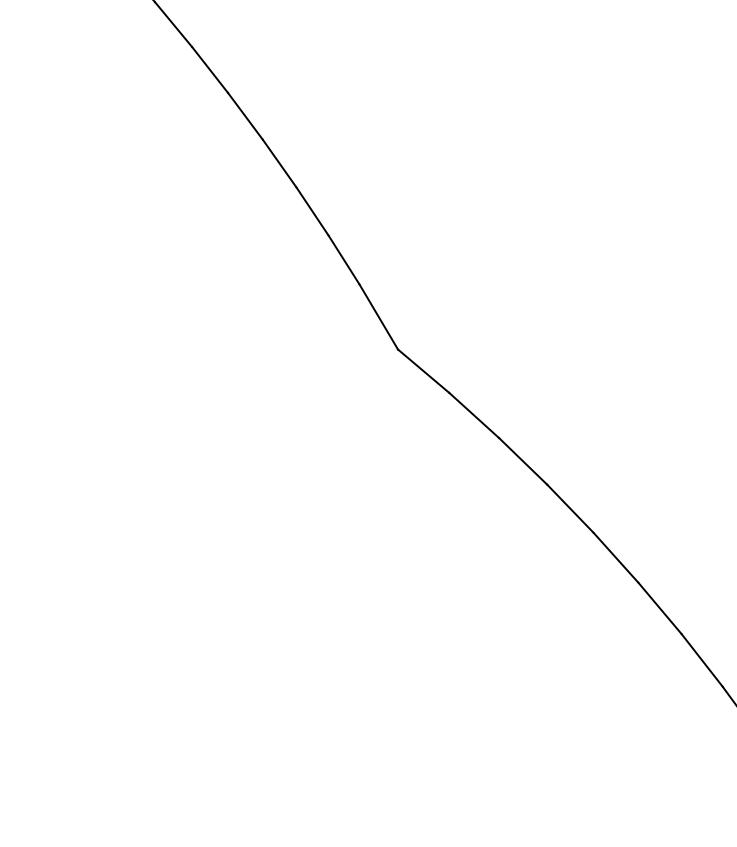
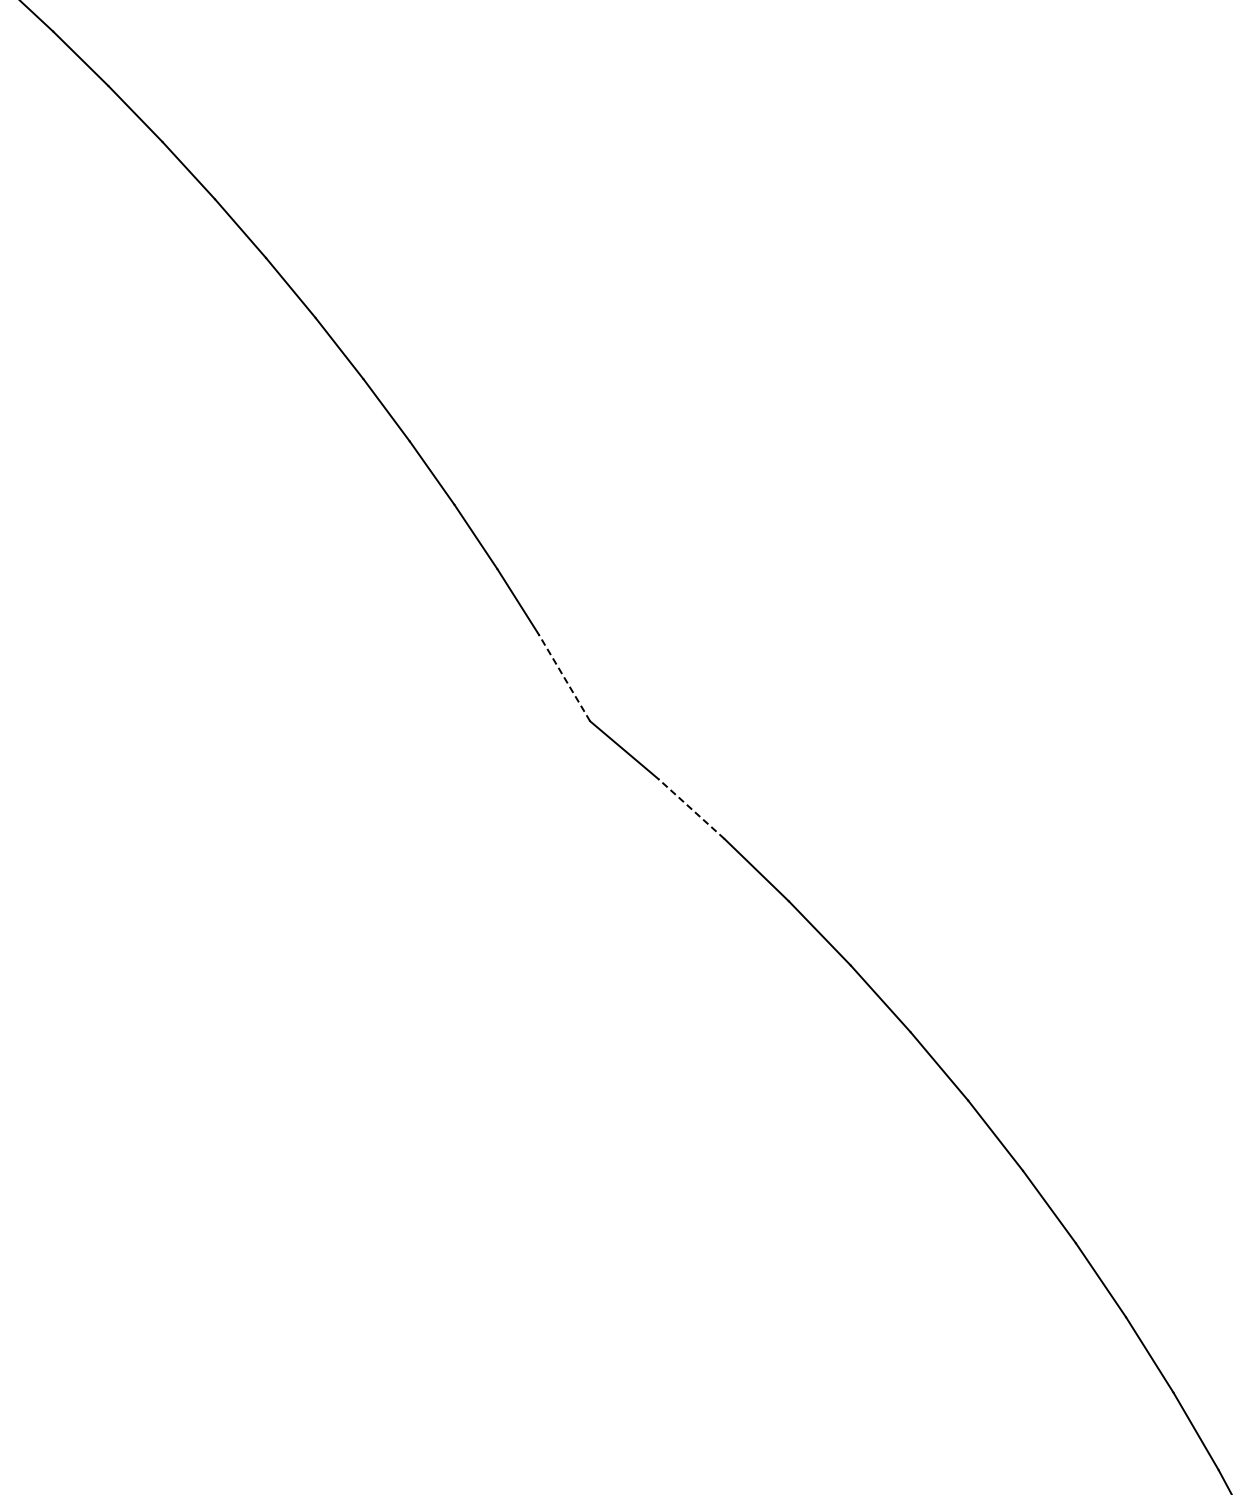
line: (378, 316) -> (564, 677), solid -> dashed
line: (474, 415) -> (691, 809), solid -> dashed

